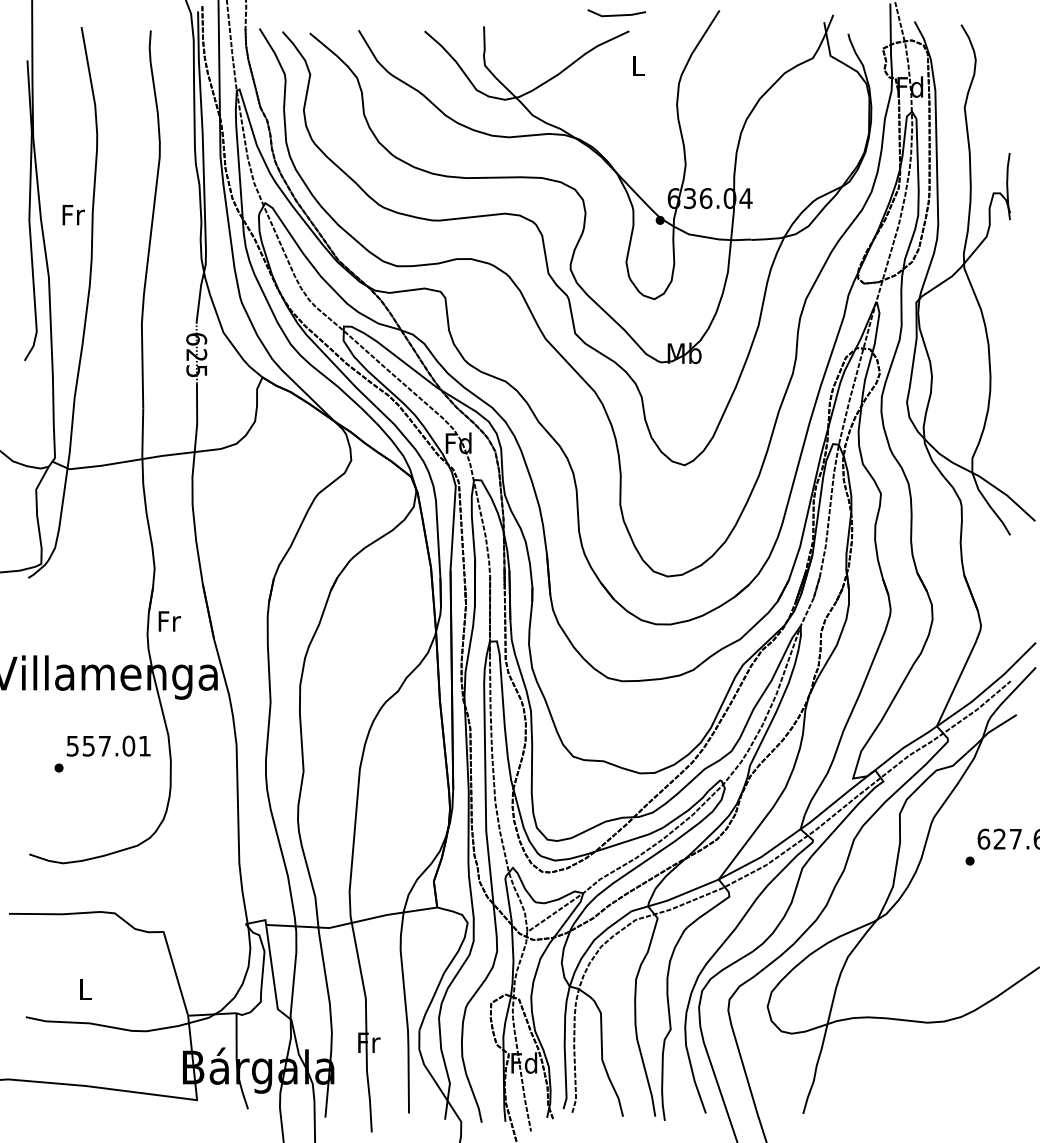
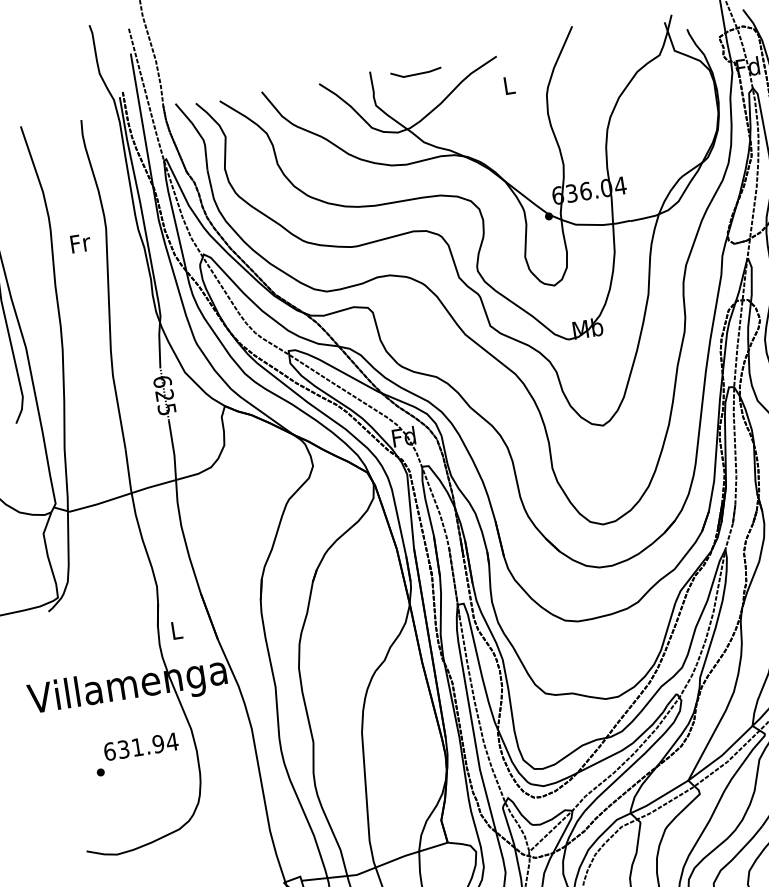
line: (616, 14) -> (416, 73), moved
text: (73, 215) -> (80, 243), moved
text: (169, 621) -> (176, 630), Fr -> L
text: (108, 745) -> (140, 746), 557.01 -> 631.94

